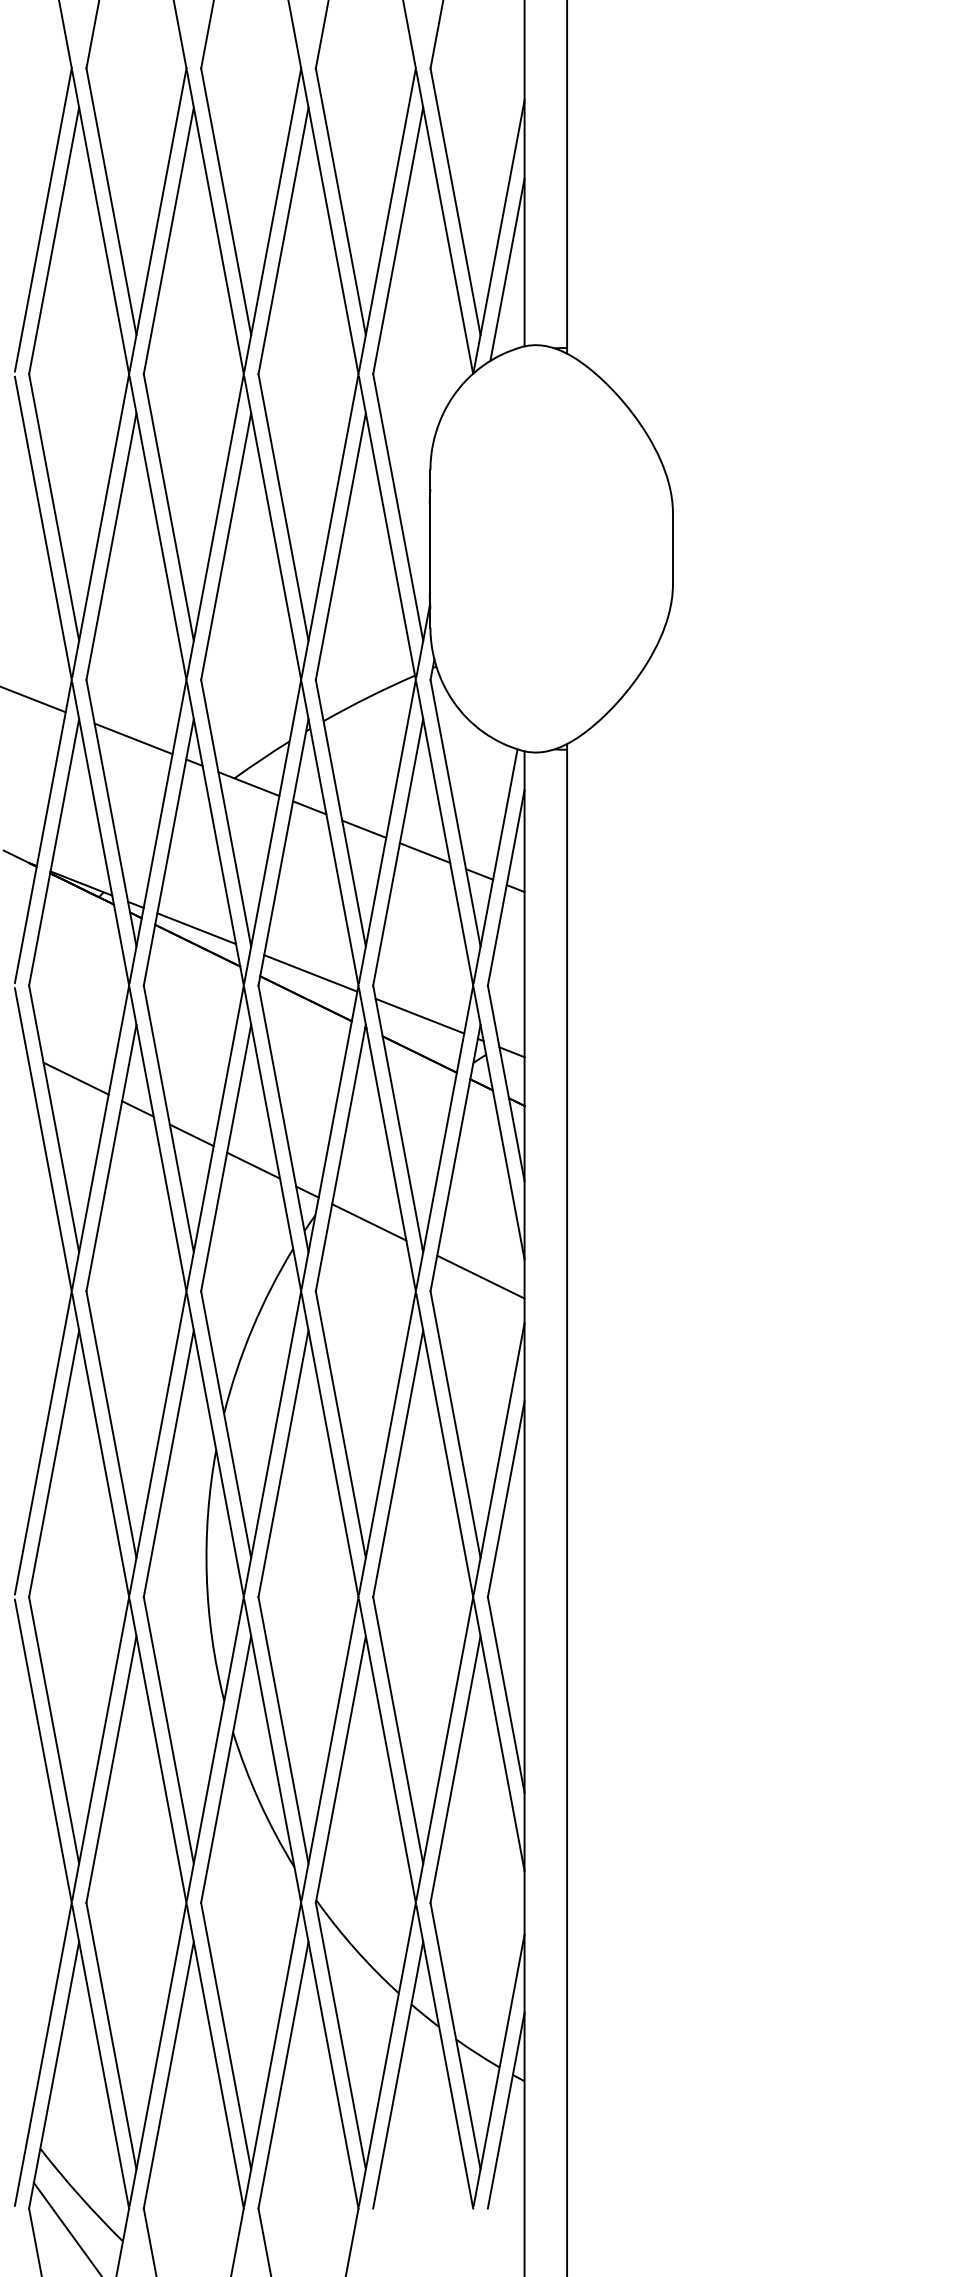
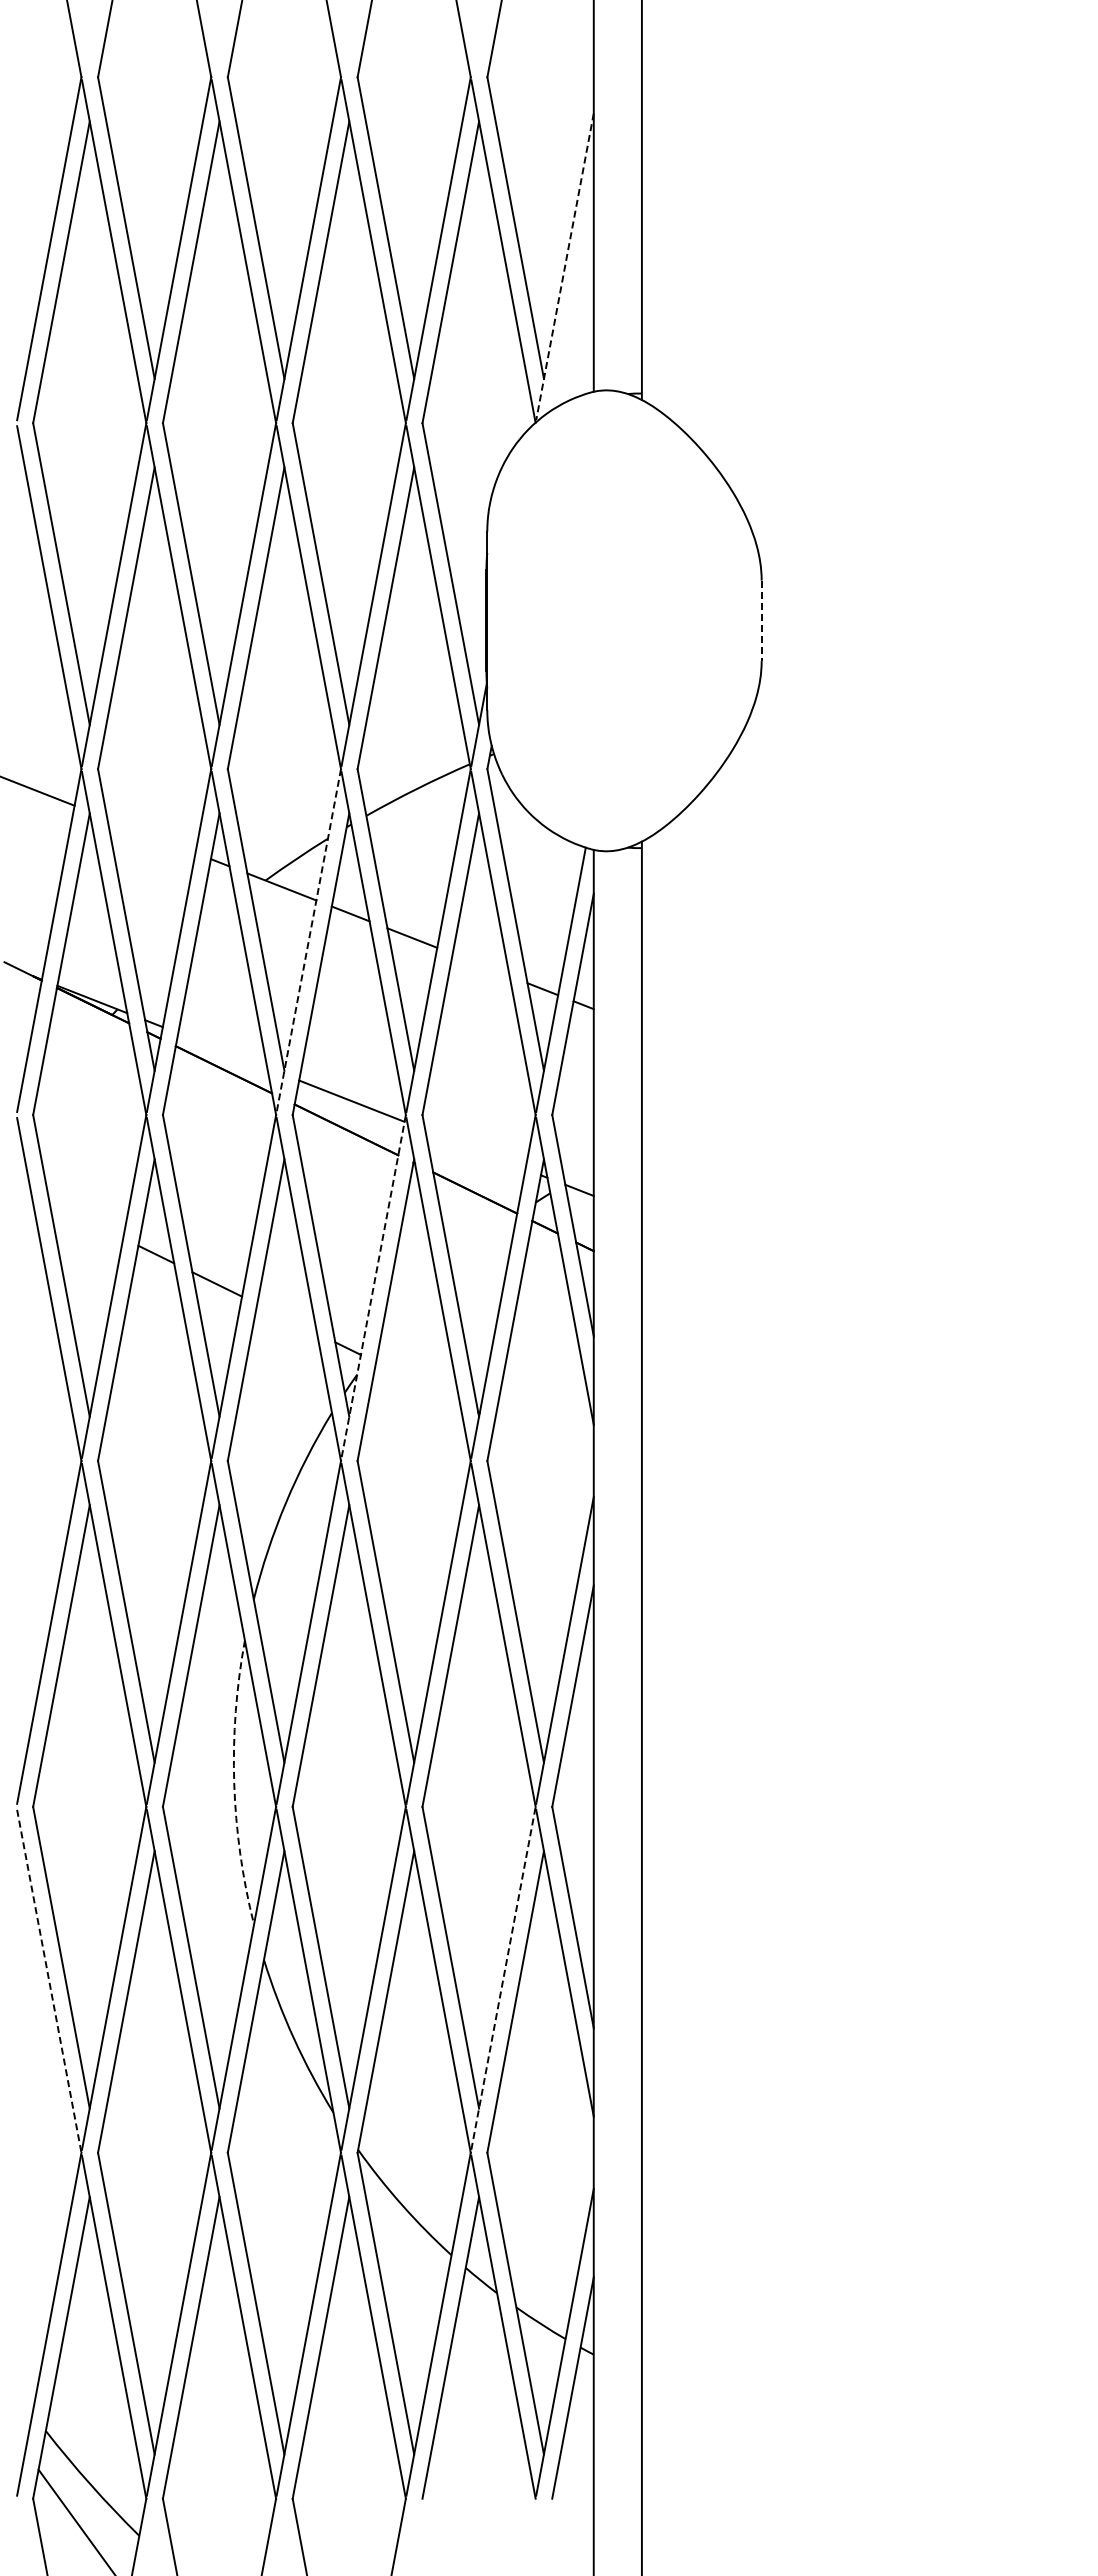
line: (498, 236) -> (564, 267), solid -> dashed
line: (507, 269) -> (574, 304), removed
line: (672, 549) -> (761, 621), solid -> dashed
line: (133, 738) -> (151, 835), removed
line: (272, 832) -> (308, 941), solid -> dashed
line: (424, 852) -> (480, 964), removed
line: (196, 928) -> (222, 1050), removed
line: (420, 1016) -> (475, 1149), removed
line: (76, 1078) -> (86, 1220), removed
line: (329, 1137) -> (373, 1286), solid -> dashed
line: (253, 1165) -> (287, 1318), removed
line: (369, 1222) -> (418, 1382), removed
line: (480, 1276) -> (543, 1444), removed
arc: (207, 1576) -> (234, 1783), solid -> dashed
line: (444, 1747) -> (503, 1977), solid -> dashed
line: (43, 1751) -> (49, 1981), solid -> dashed

